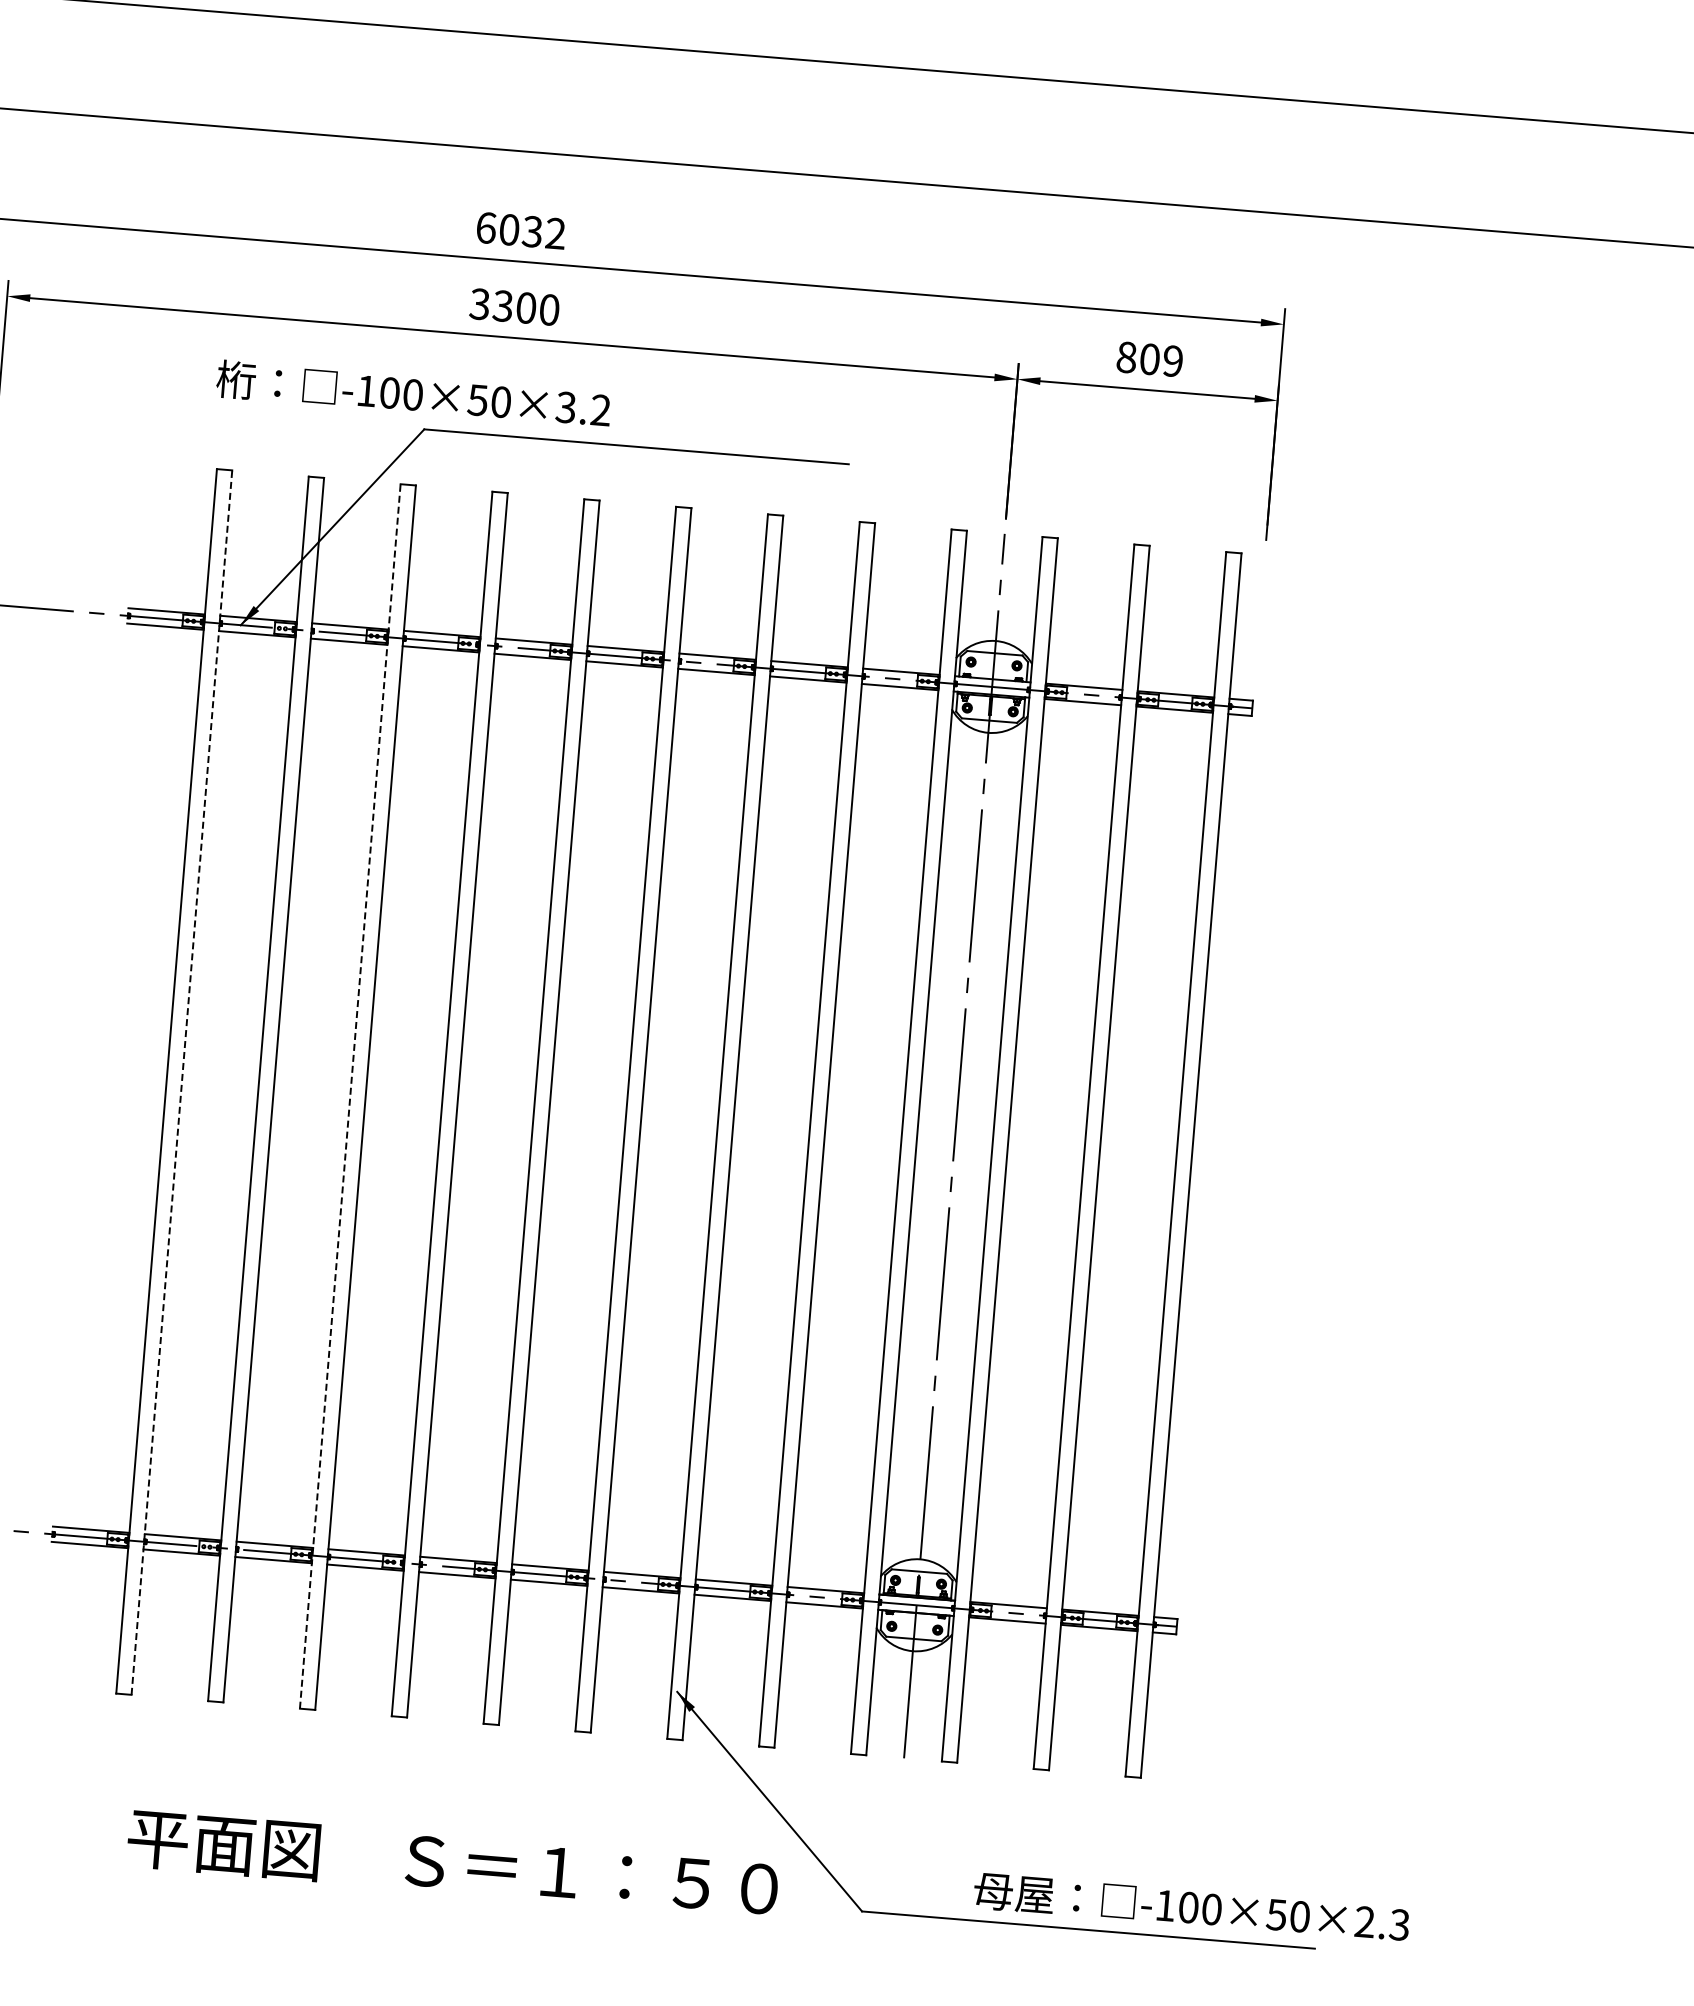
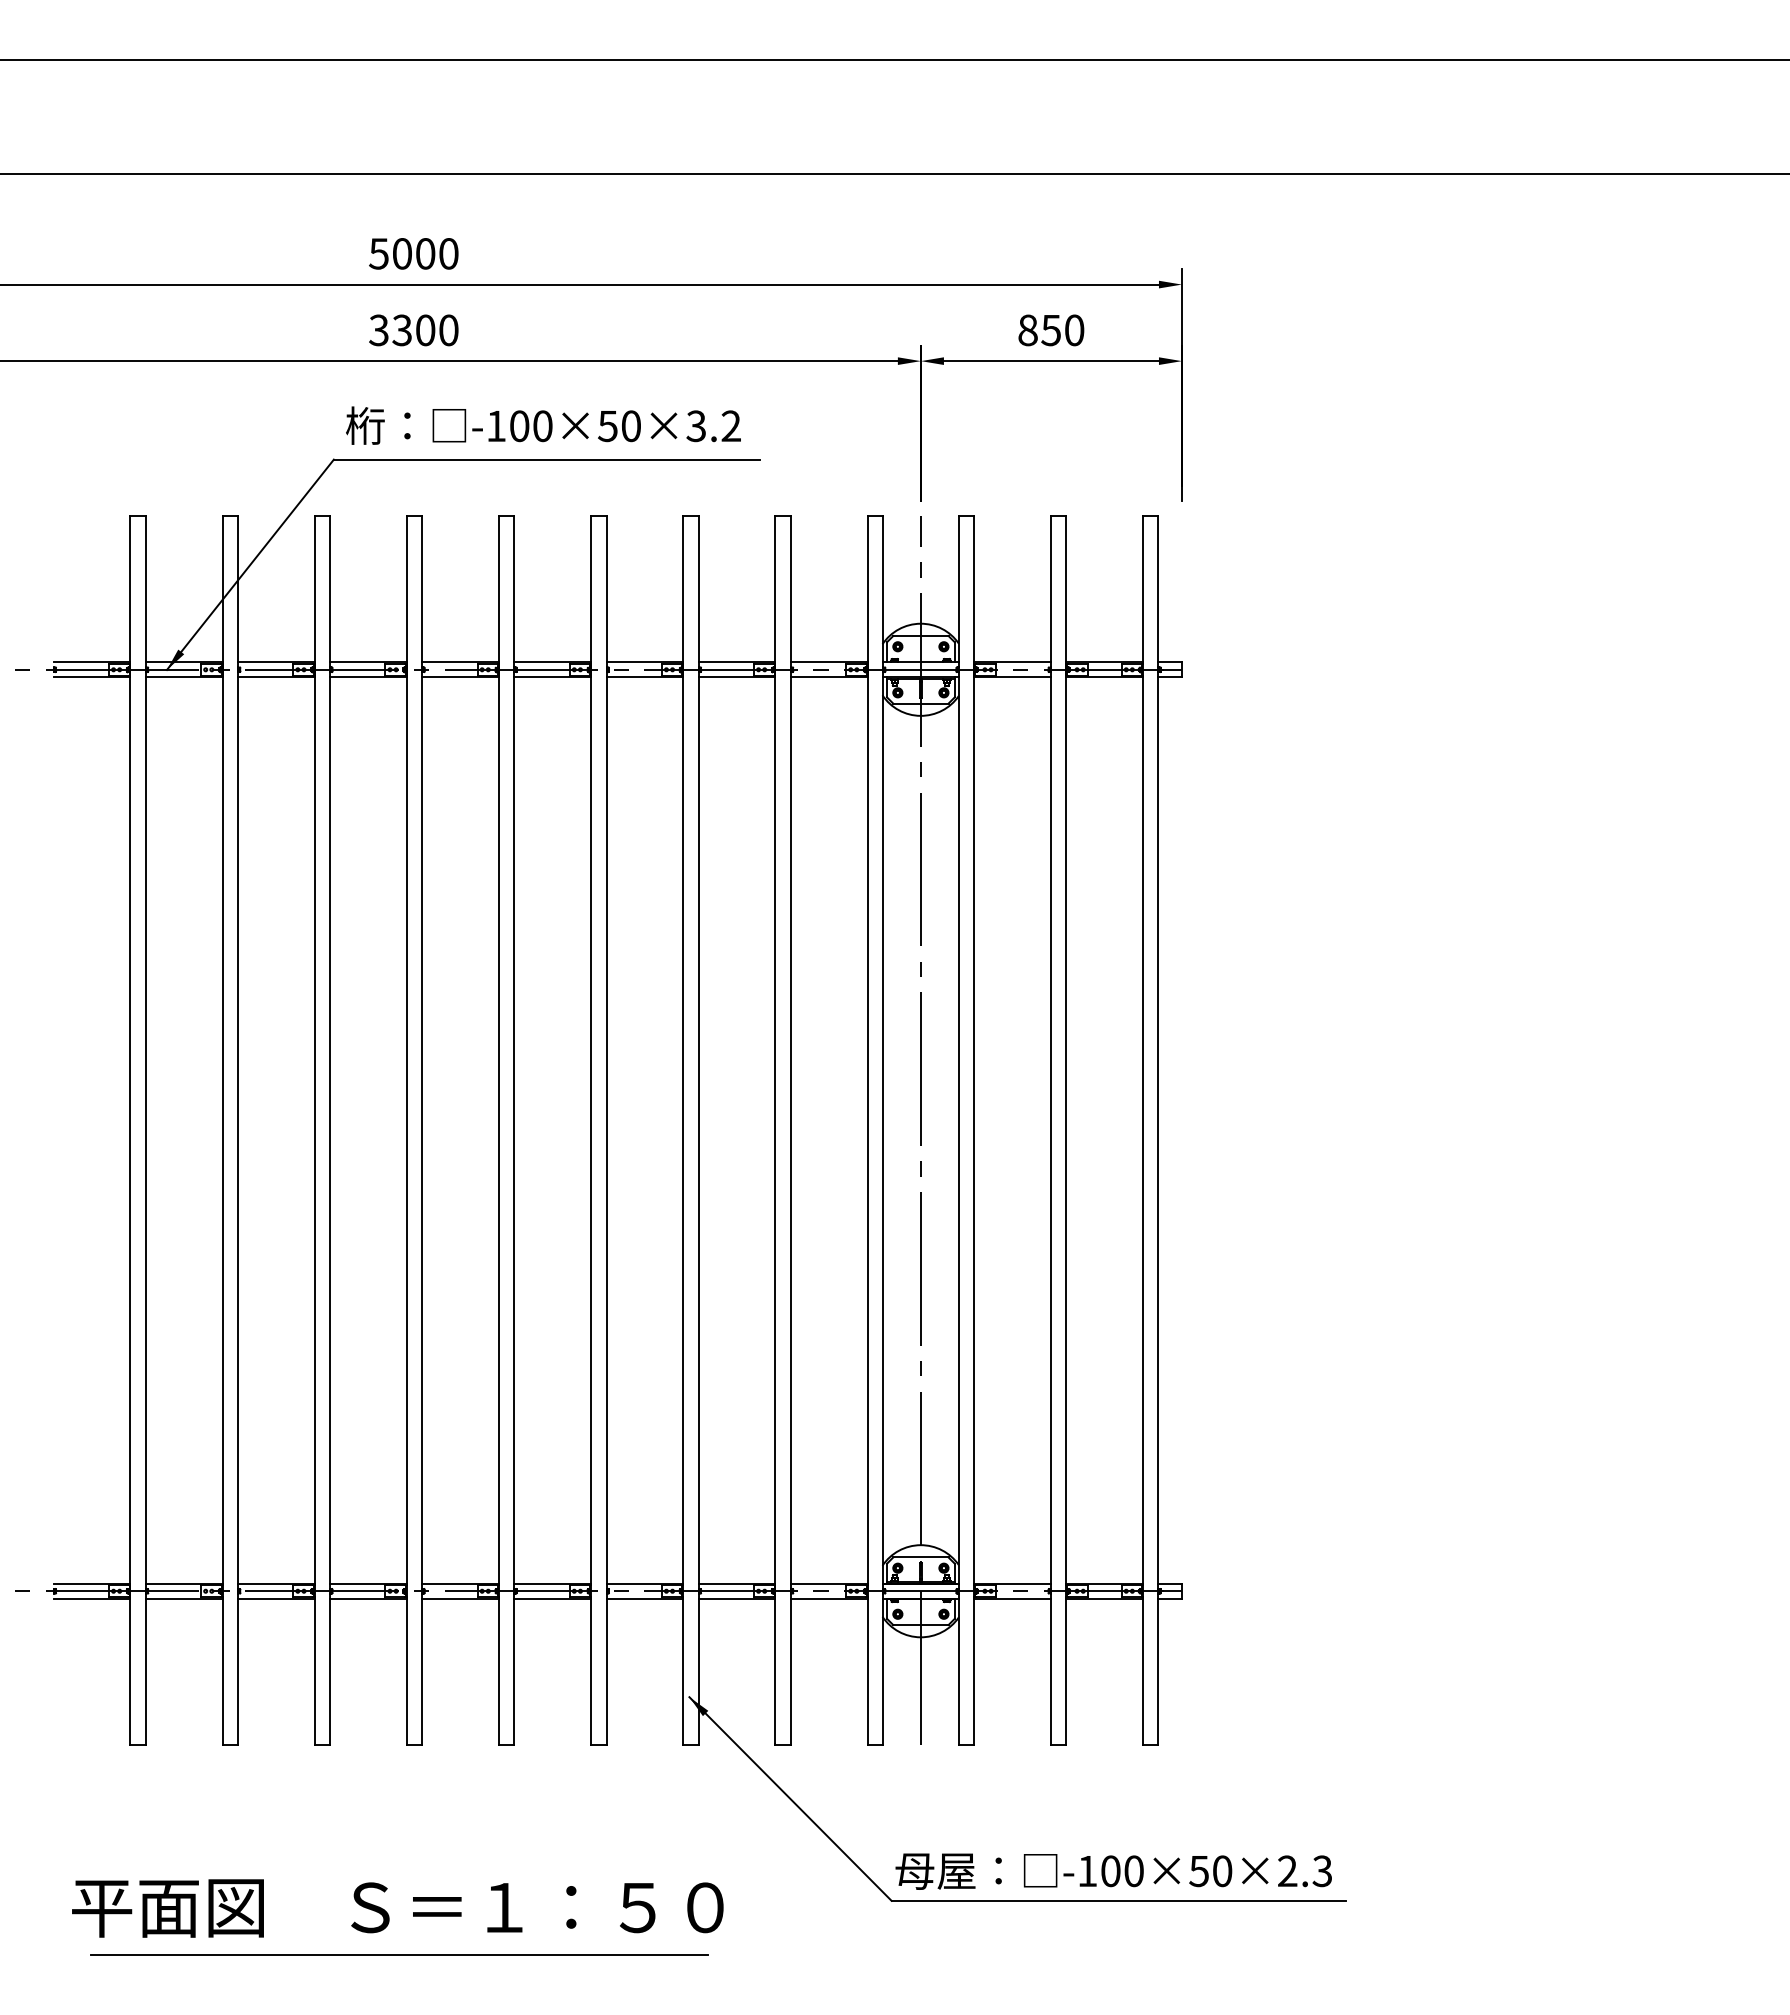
text: (520, 230) -> (413, 253), 6032 -> 5000
text: (1161, 360) -> (1062, 330), 809 -> 850
text: (413, 394) -> (543, 425), moved
line: (181, 1082) -> (145, 1130), dashed -> solid
line: (350, 1096) -> (314, 1130), dashed -> solid
text: (452, 1864) -> (397, 1908), moved
text: (1191, 1908) -> (1113, 1871), moved
line: (367, 1924) -> (399, 1954), added

